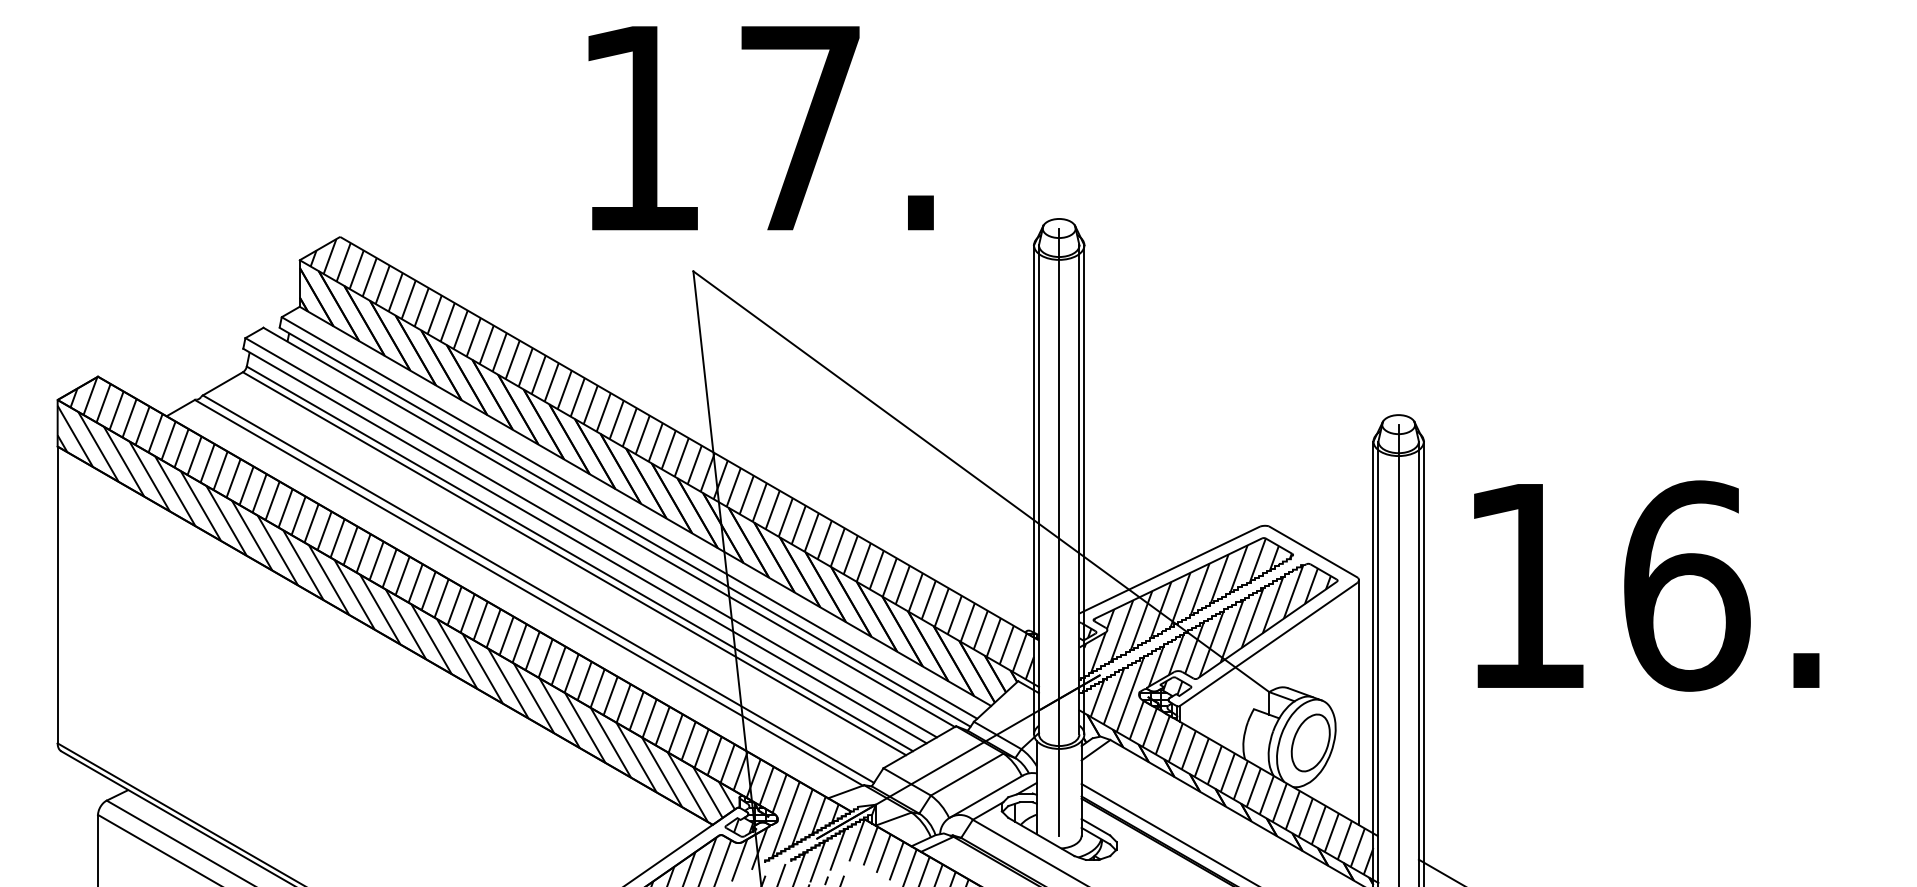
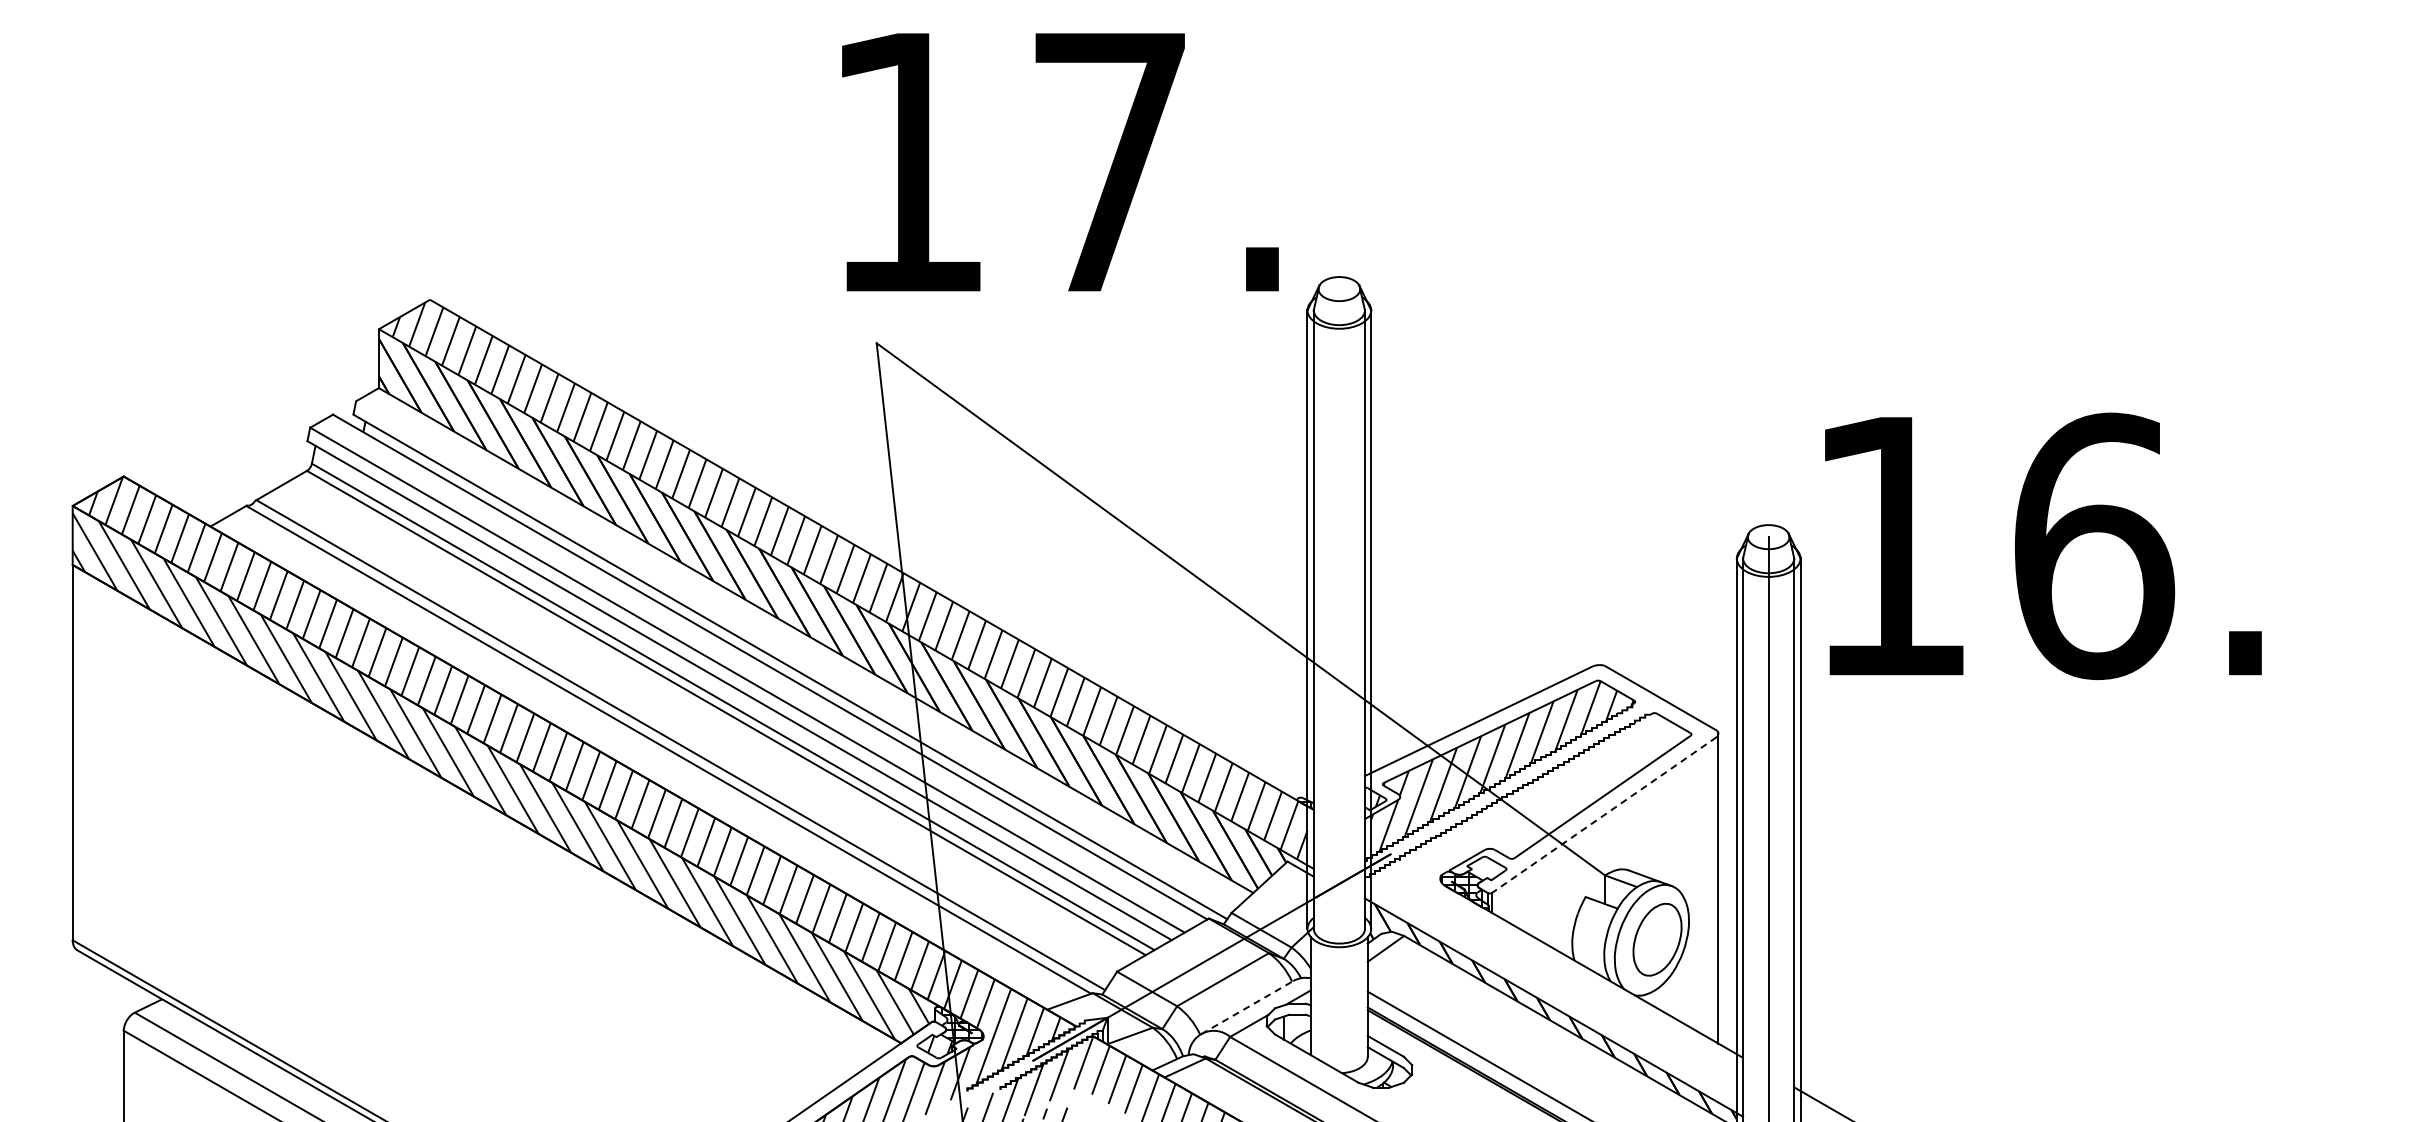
text: (761, 128) -> (1060, 162), moved
line: (629, 518) -> (795, 655), removed
line: (1059, 531) -> (1339, 672), removed
text: (1646, 586) -> (2043, 546), moved
line: (1268, 644) -> (1604, 815), solid -> dashed
hatch: (1172, 687) -> (1482, 869), removed
hatch: (1228, 719) -> (1553, 910), removed
line: (986, 796) -> (1247, 1007), solid -> dashed

